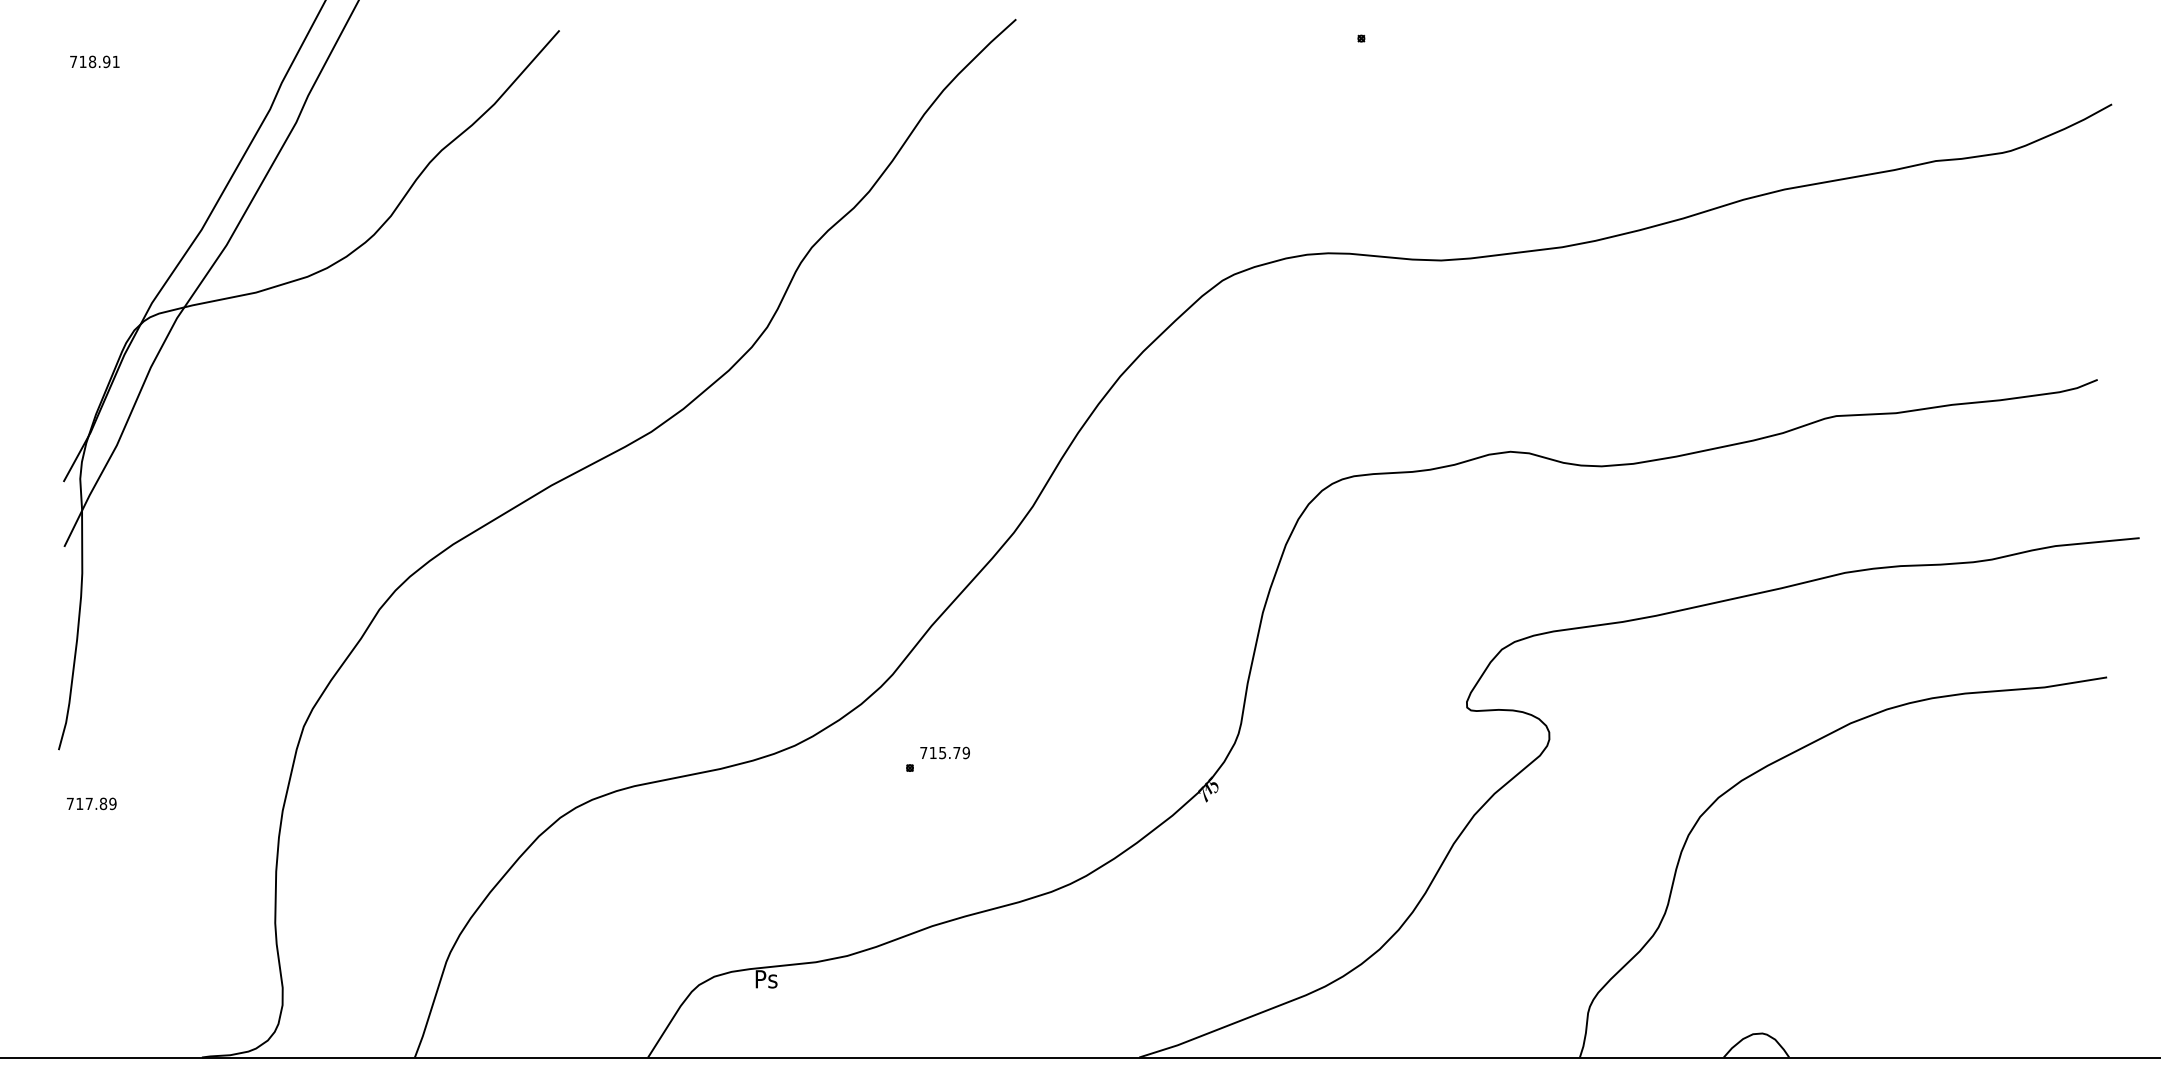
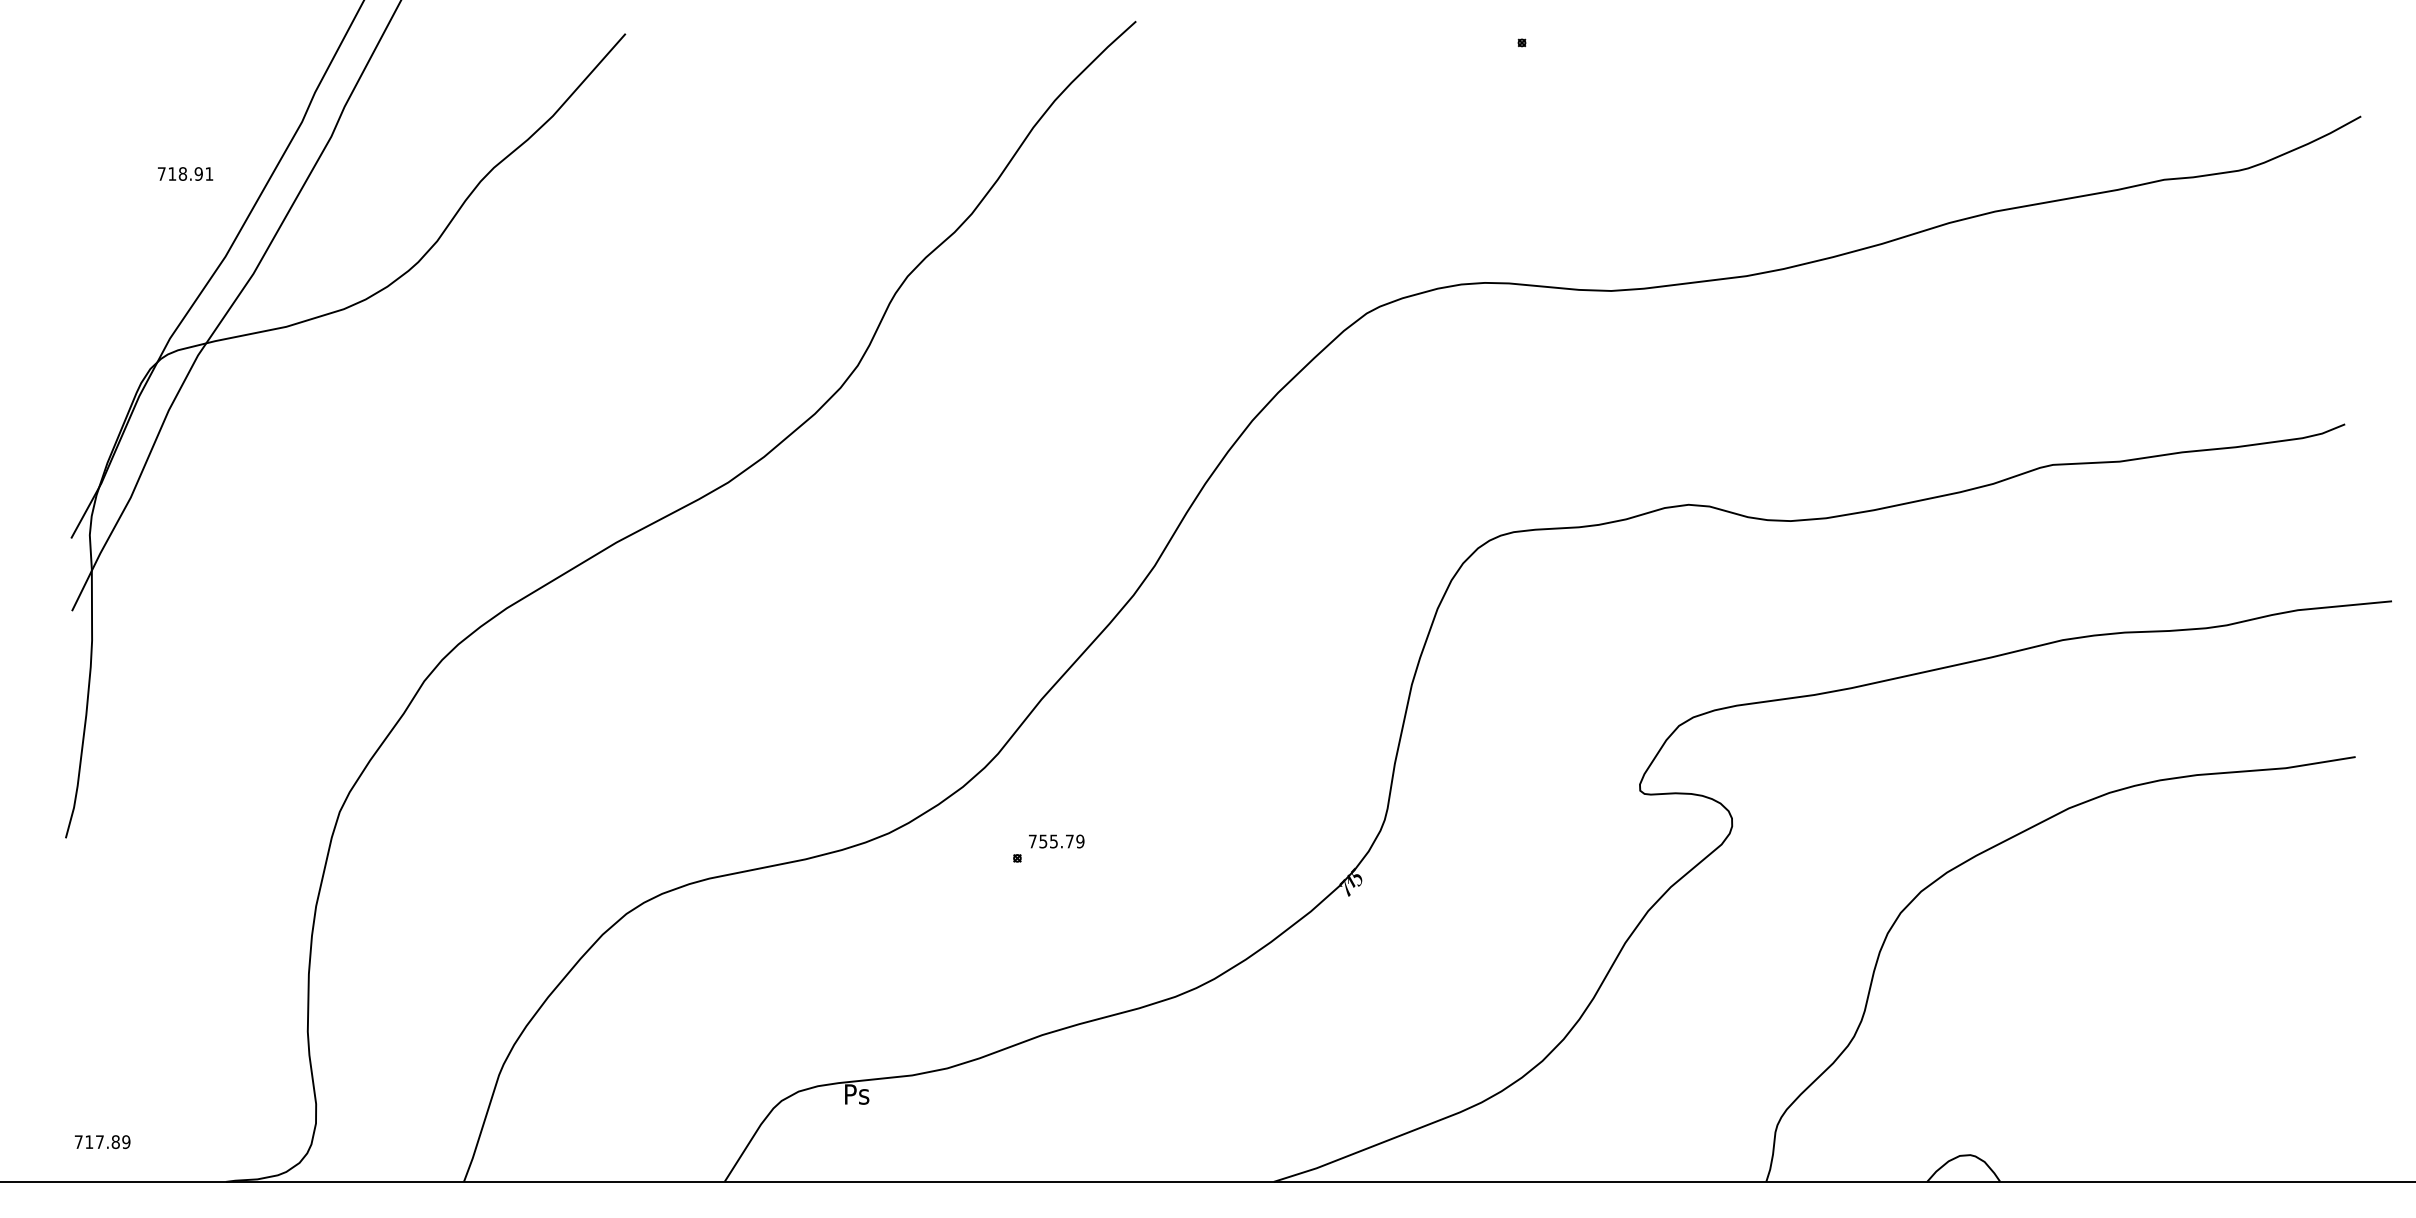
text: (94, 61) -> (185, 173), moved
text: (932, 753) -> (1042, 842), 715.79 -> 755.79
text: (91, 803) -> (102, 1141), moved

